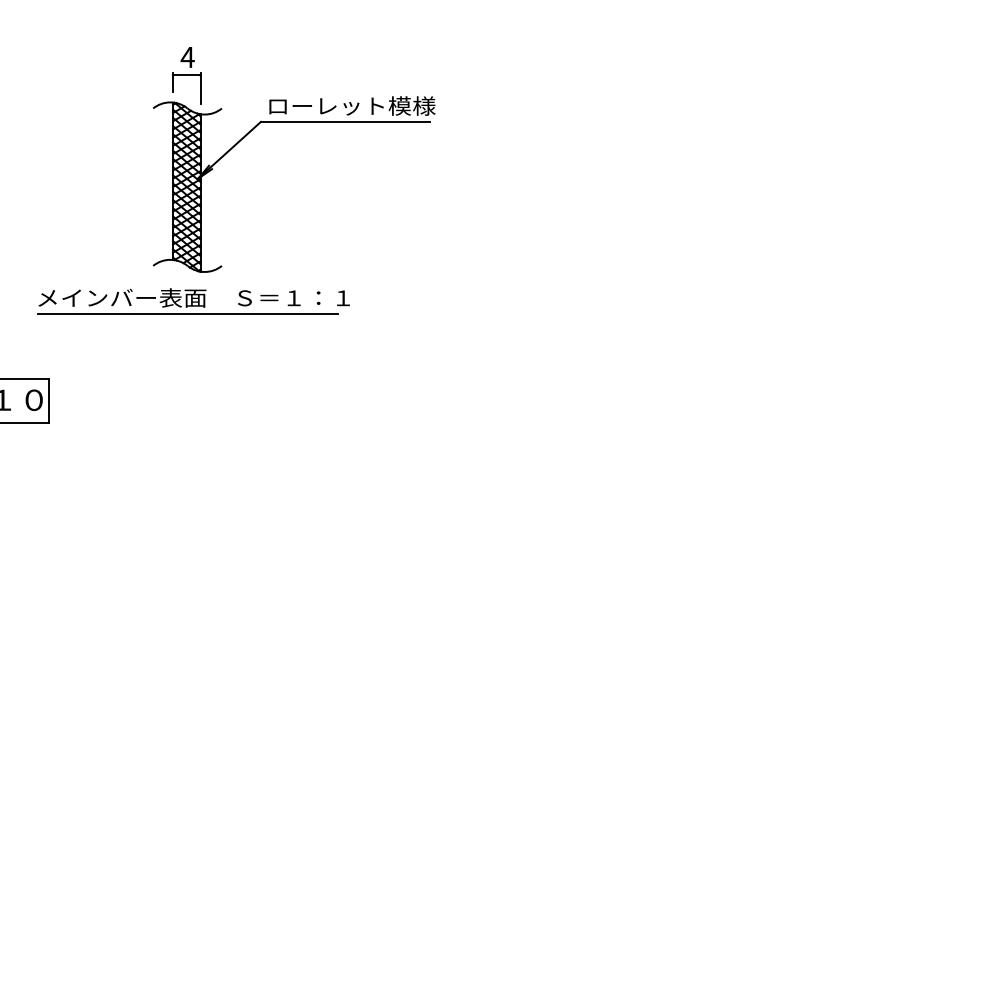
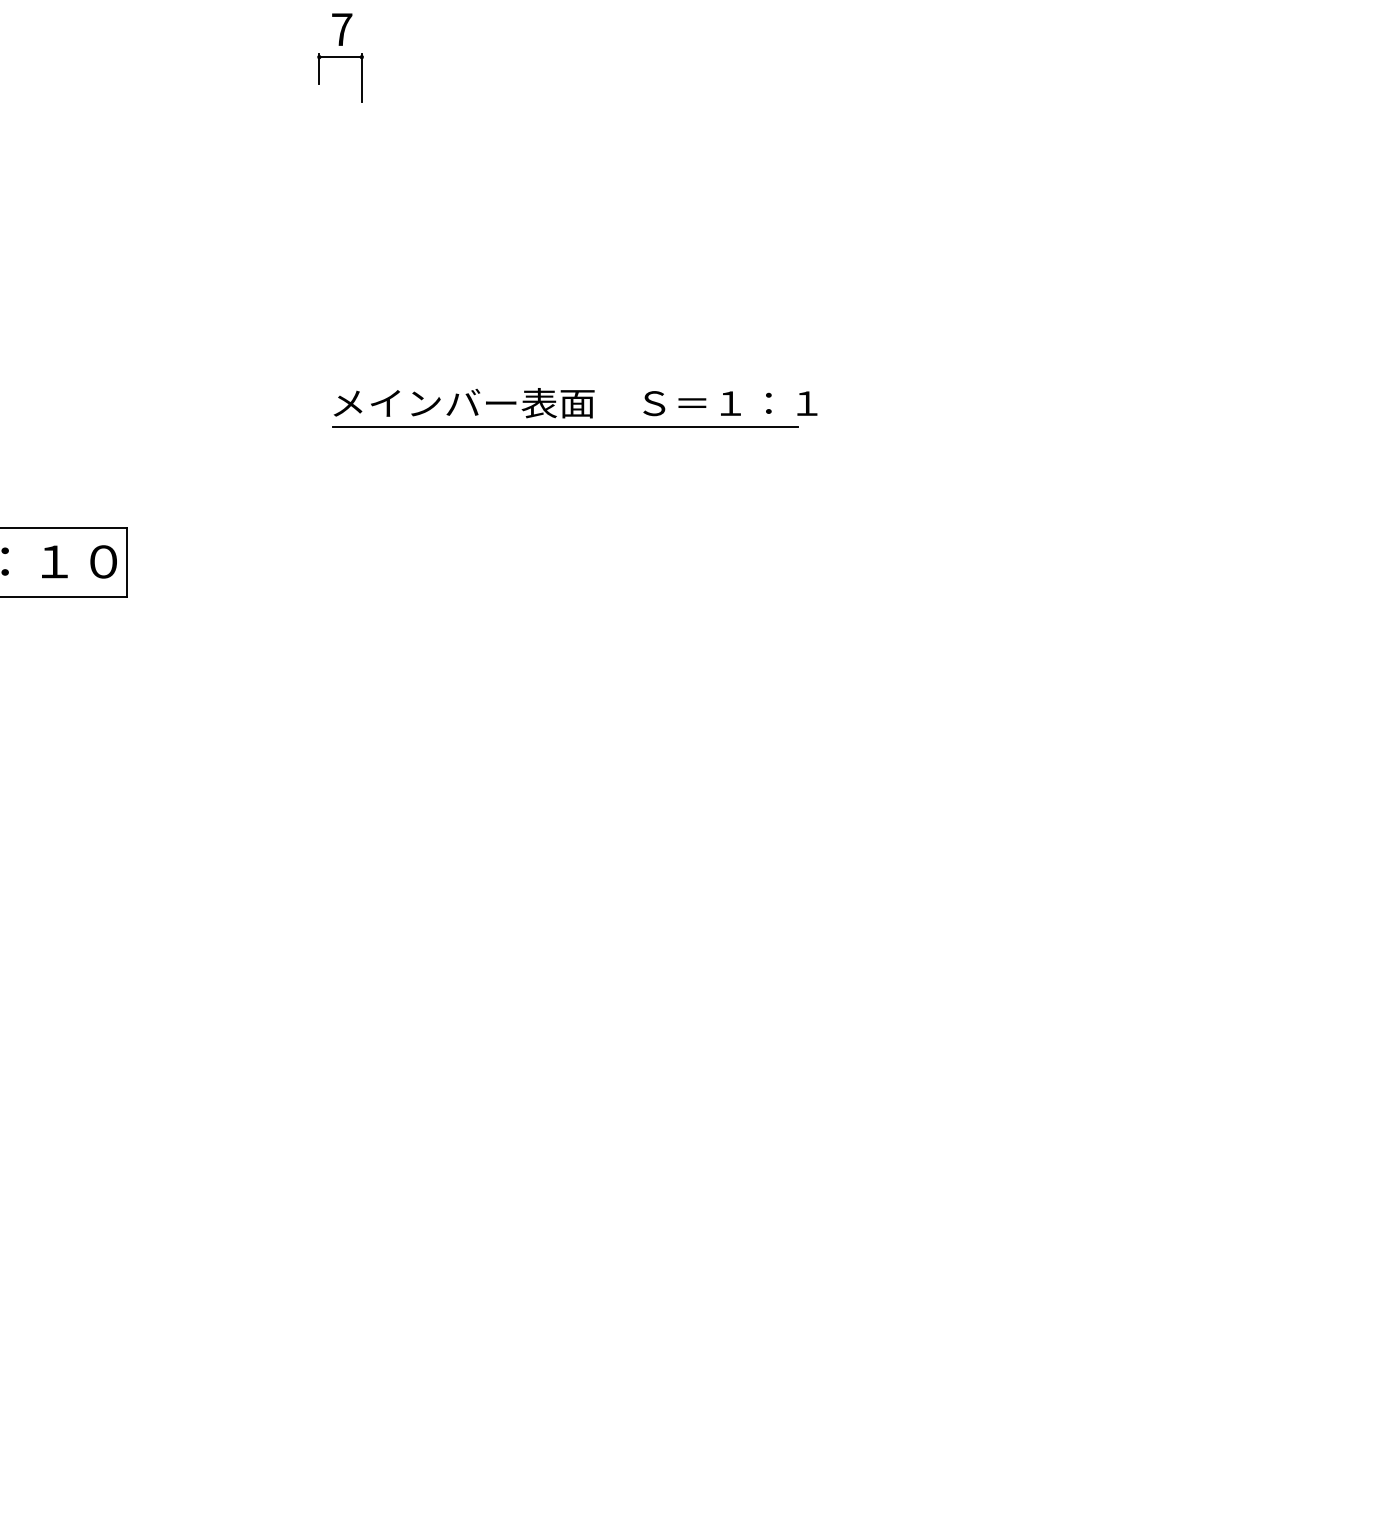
text: (187, 57) -> (341, 29), 4 -> 7
part: (293, 122) -> (506, 130), removed
part: (193, 301) -> (574, 408), moved

